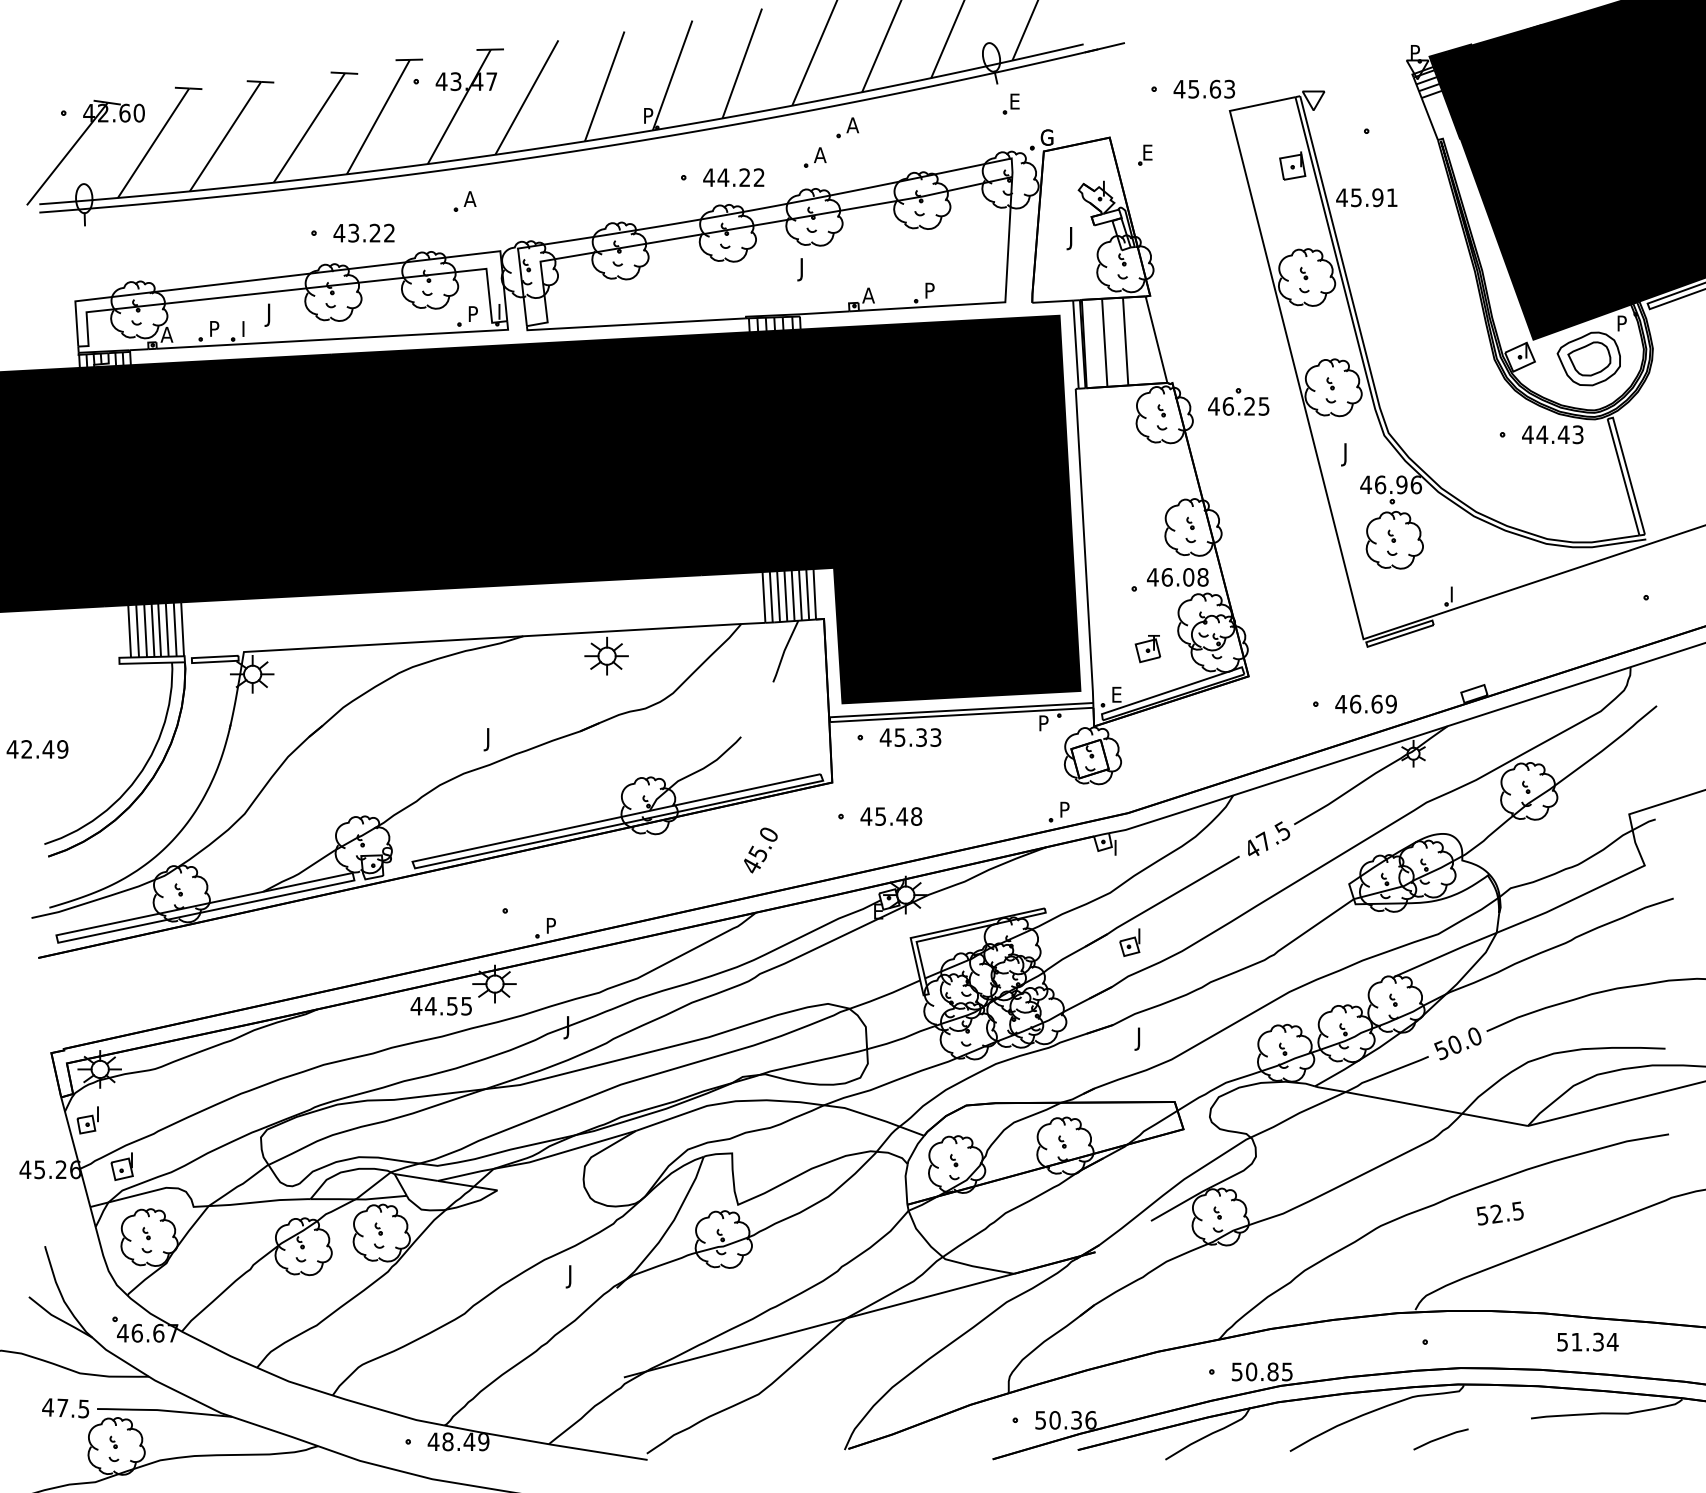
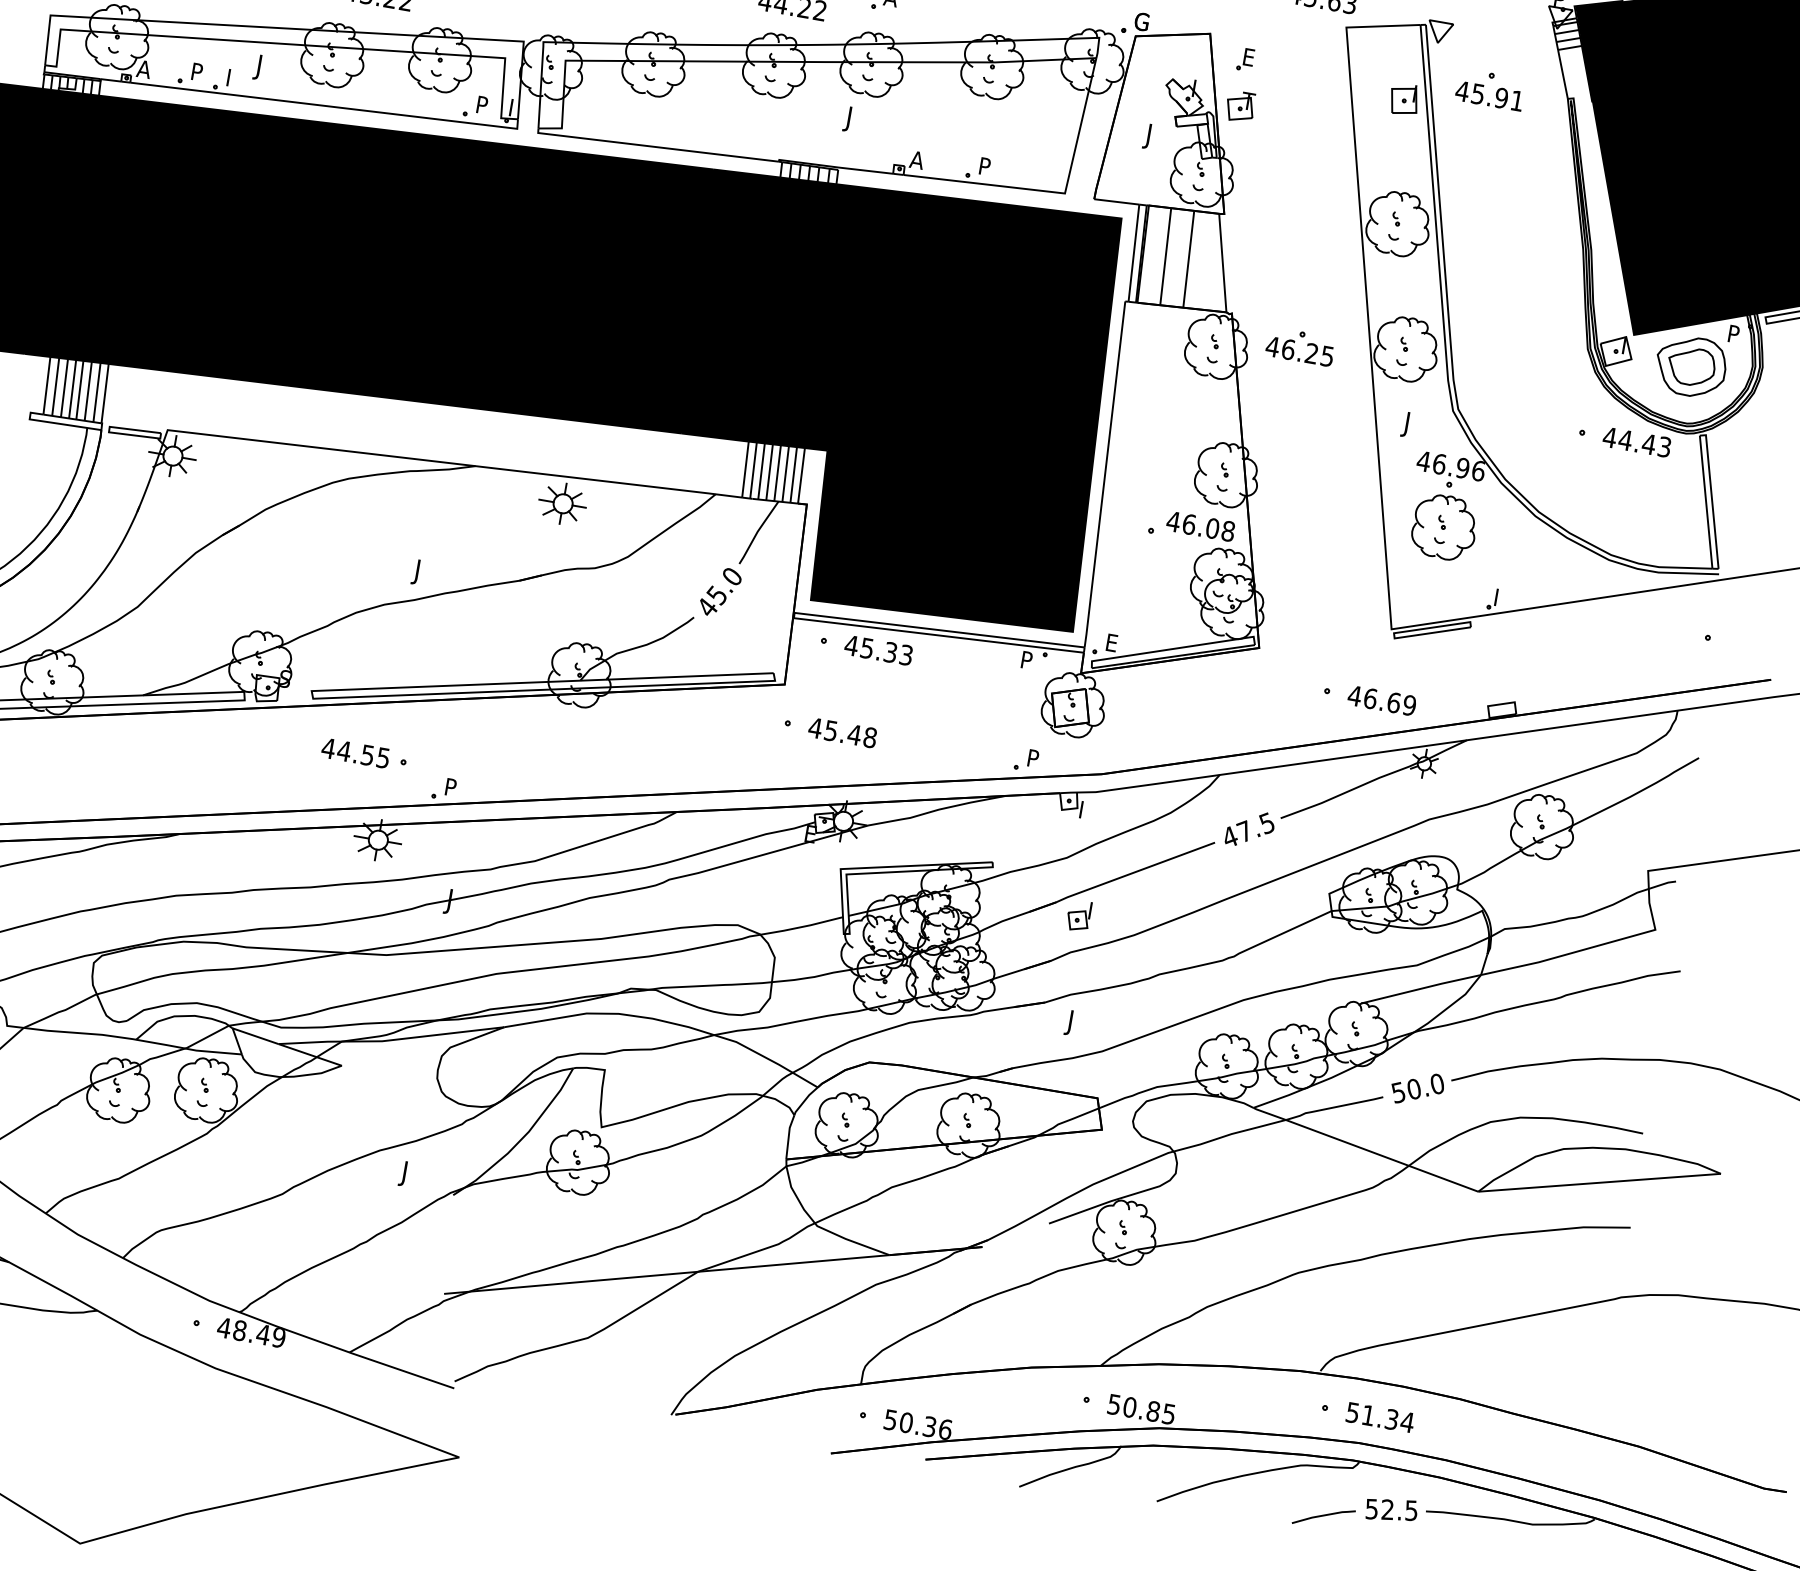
text: (1366, 197) -> (1489, 95), moved
part: (1147, 649) -> (1239, 107), moved
text: (760, 850) -> (720, 592), moved
text: (440, 1006) -> (354, 753), moved
text: (1499, 1213) -> (1390, 1509), moved
text: (1587, 1341) -> (1380, 1416), moved

